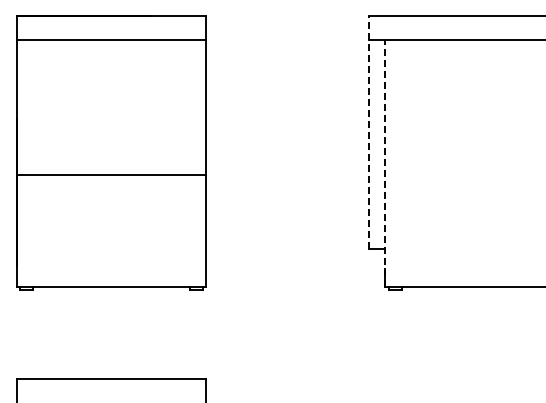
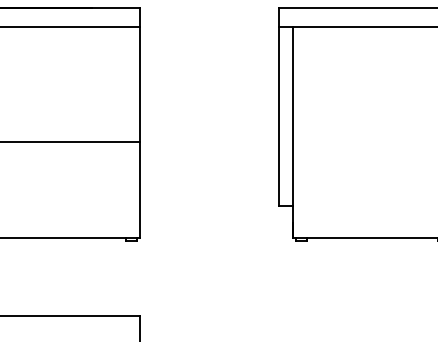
line: (368, 132) -> (278, 106), dashed -> solid
line: (385, 163) -> (292, 132), dashed -> solid

